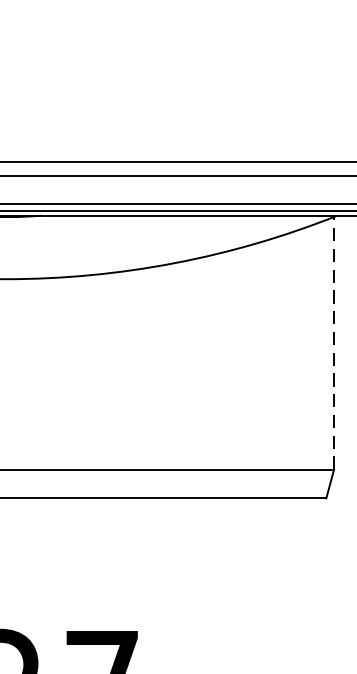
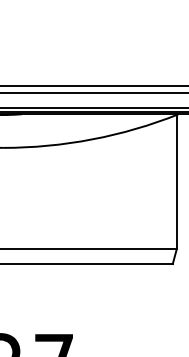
line: (333, 342) -> (176, 181), dashed -> solid

